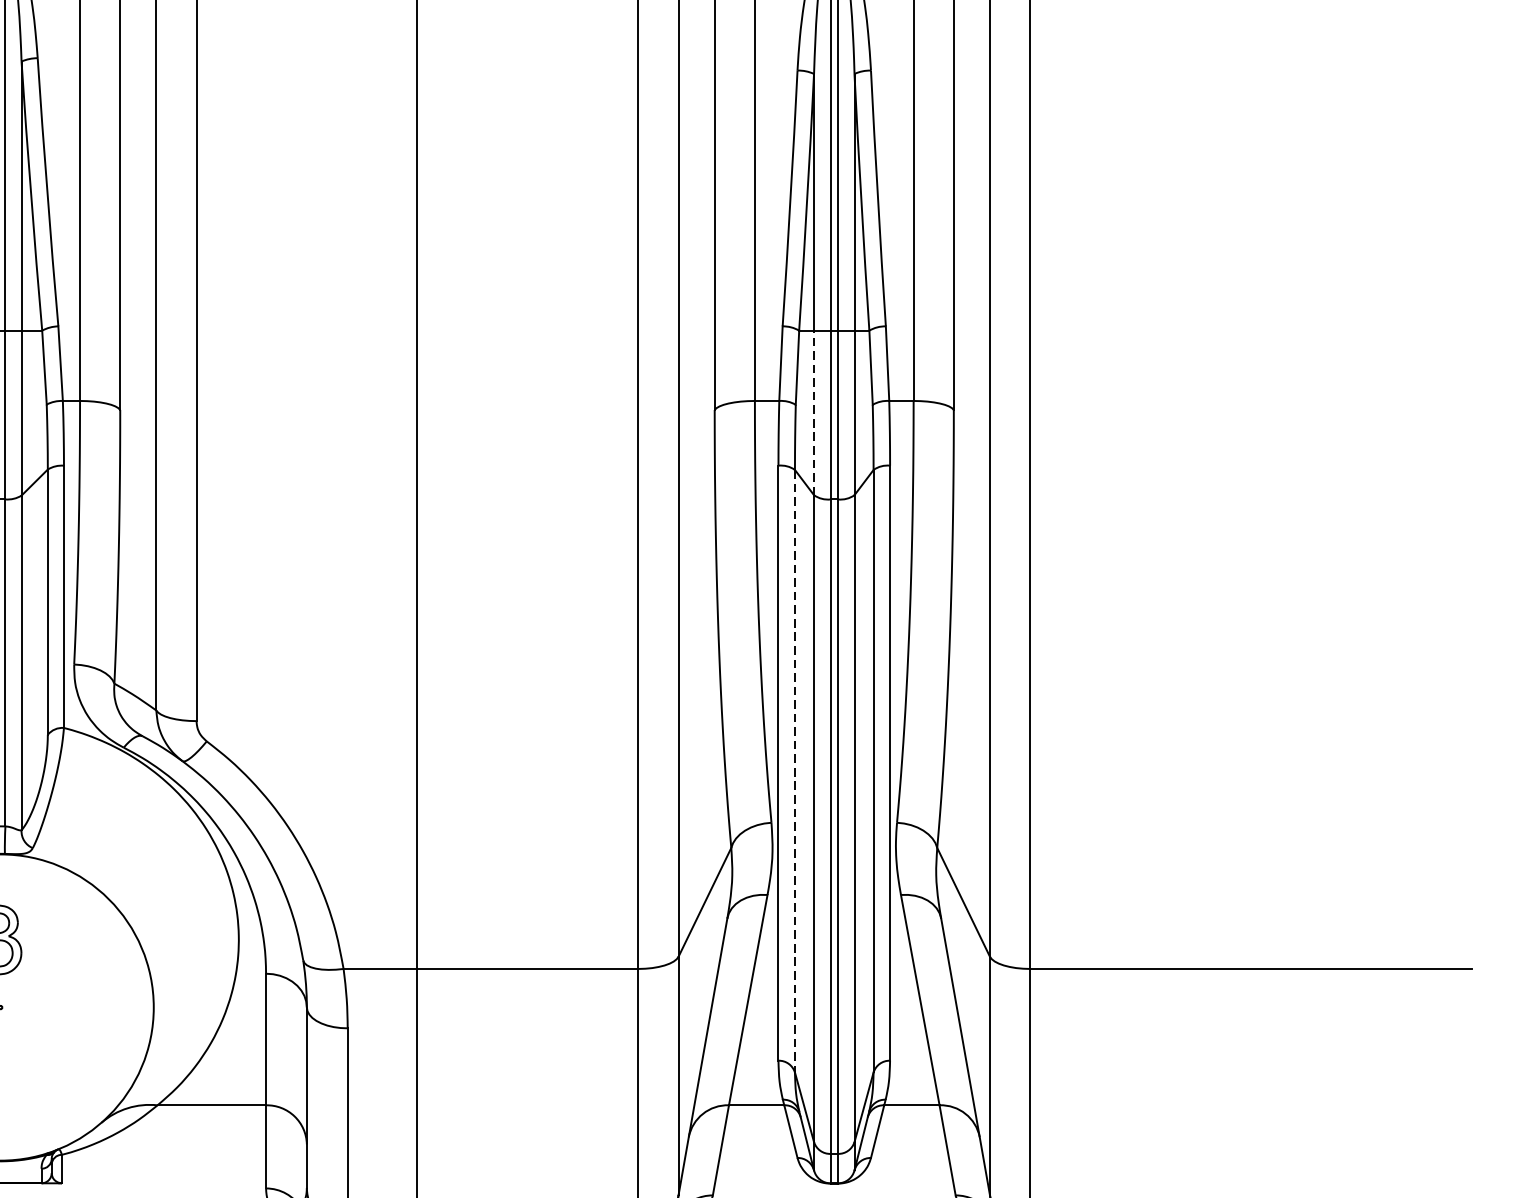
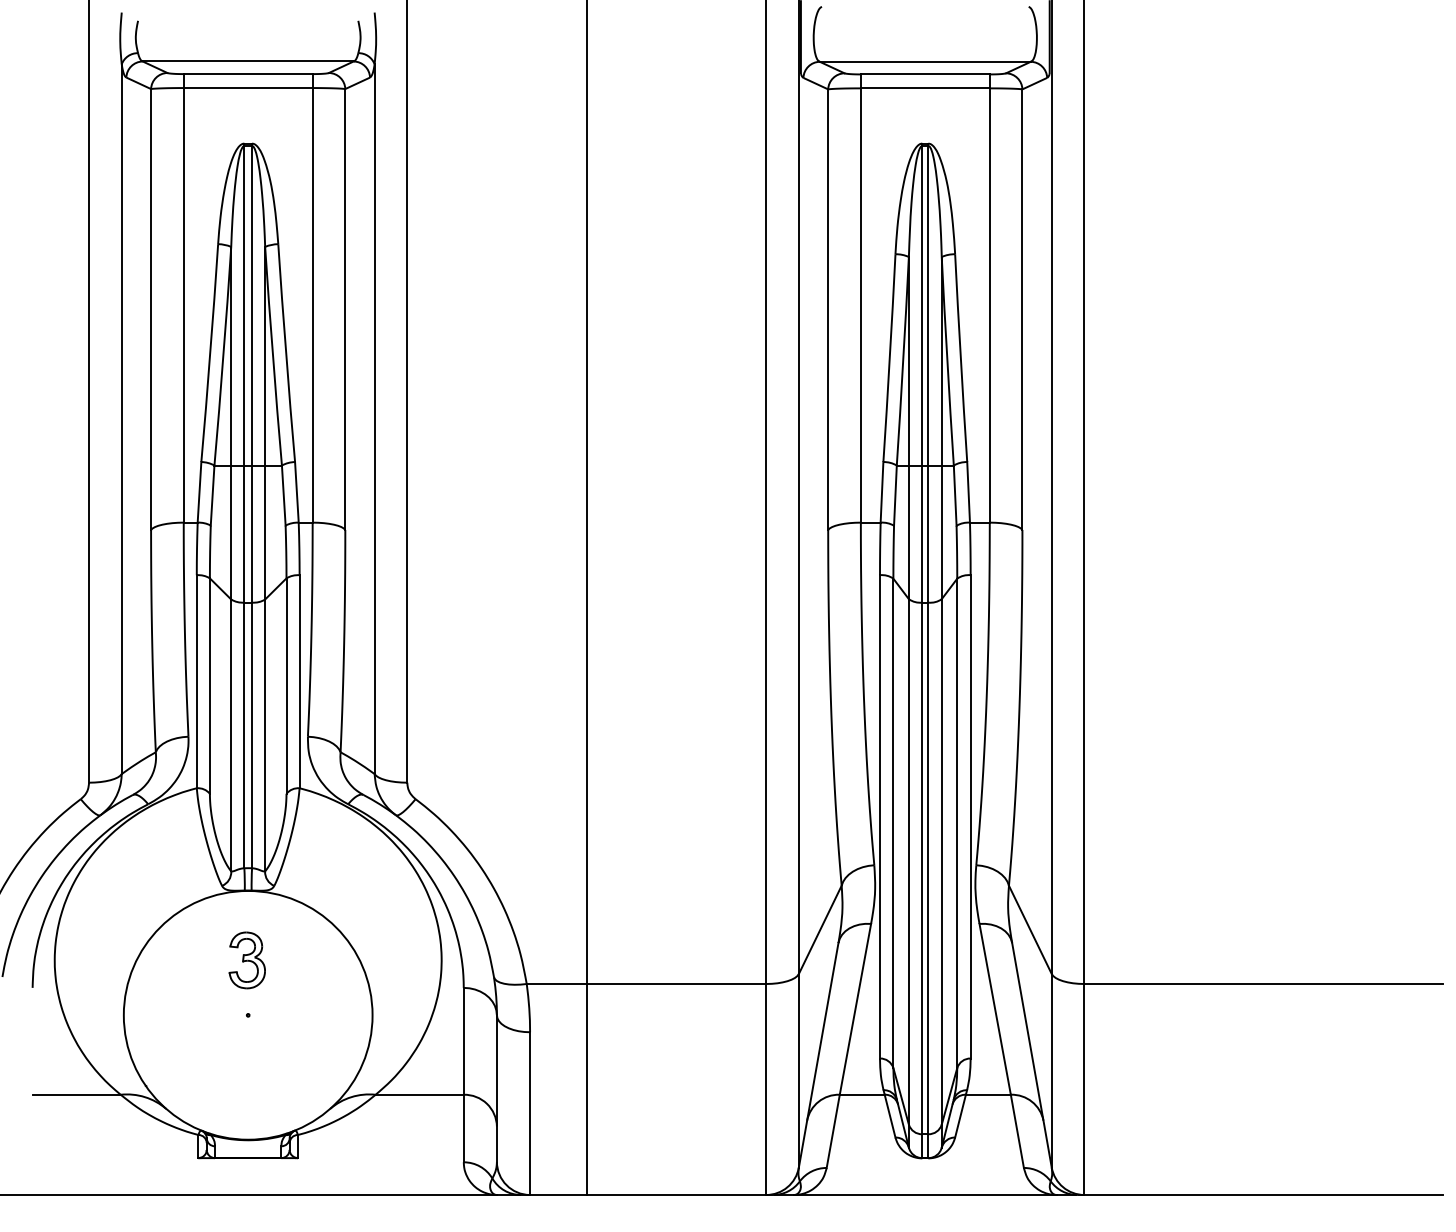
line: (813, 413) -> (908, 532), dashed -> solid
line: (795, 771) -> (893, 823), dashed -> solid

